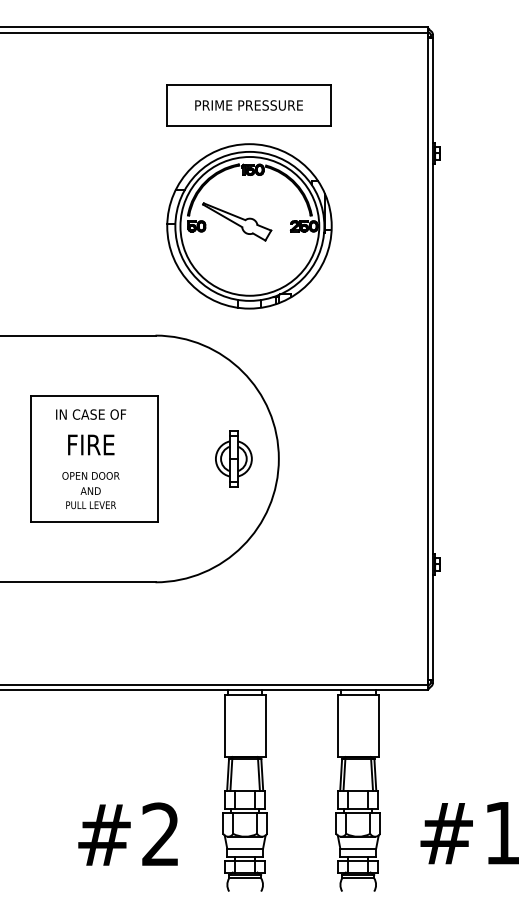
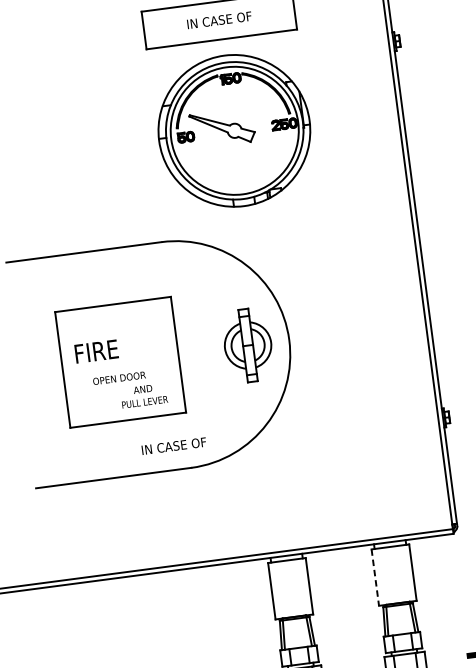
text: (248, 105) -> (218, 20), PRIME PRESSURE -> IN CASE OF
text: (91, 414) -> (174, 446), moved
text: (91, 444) -> (96, 351), moved
part: (233, 458) -> (247, 345), size x1.4
text: (90, 498) -> (143, 396), moved
line: (337, 726) -> (375, 577), solid -> dashed

